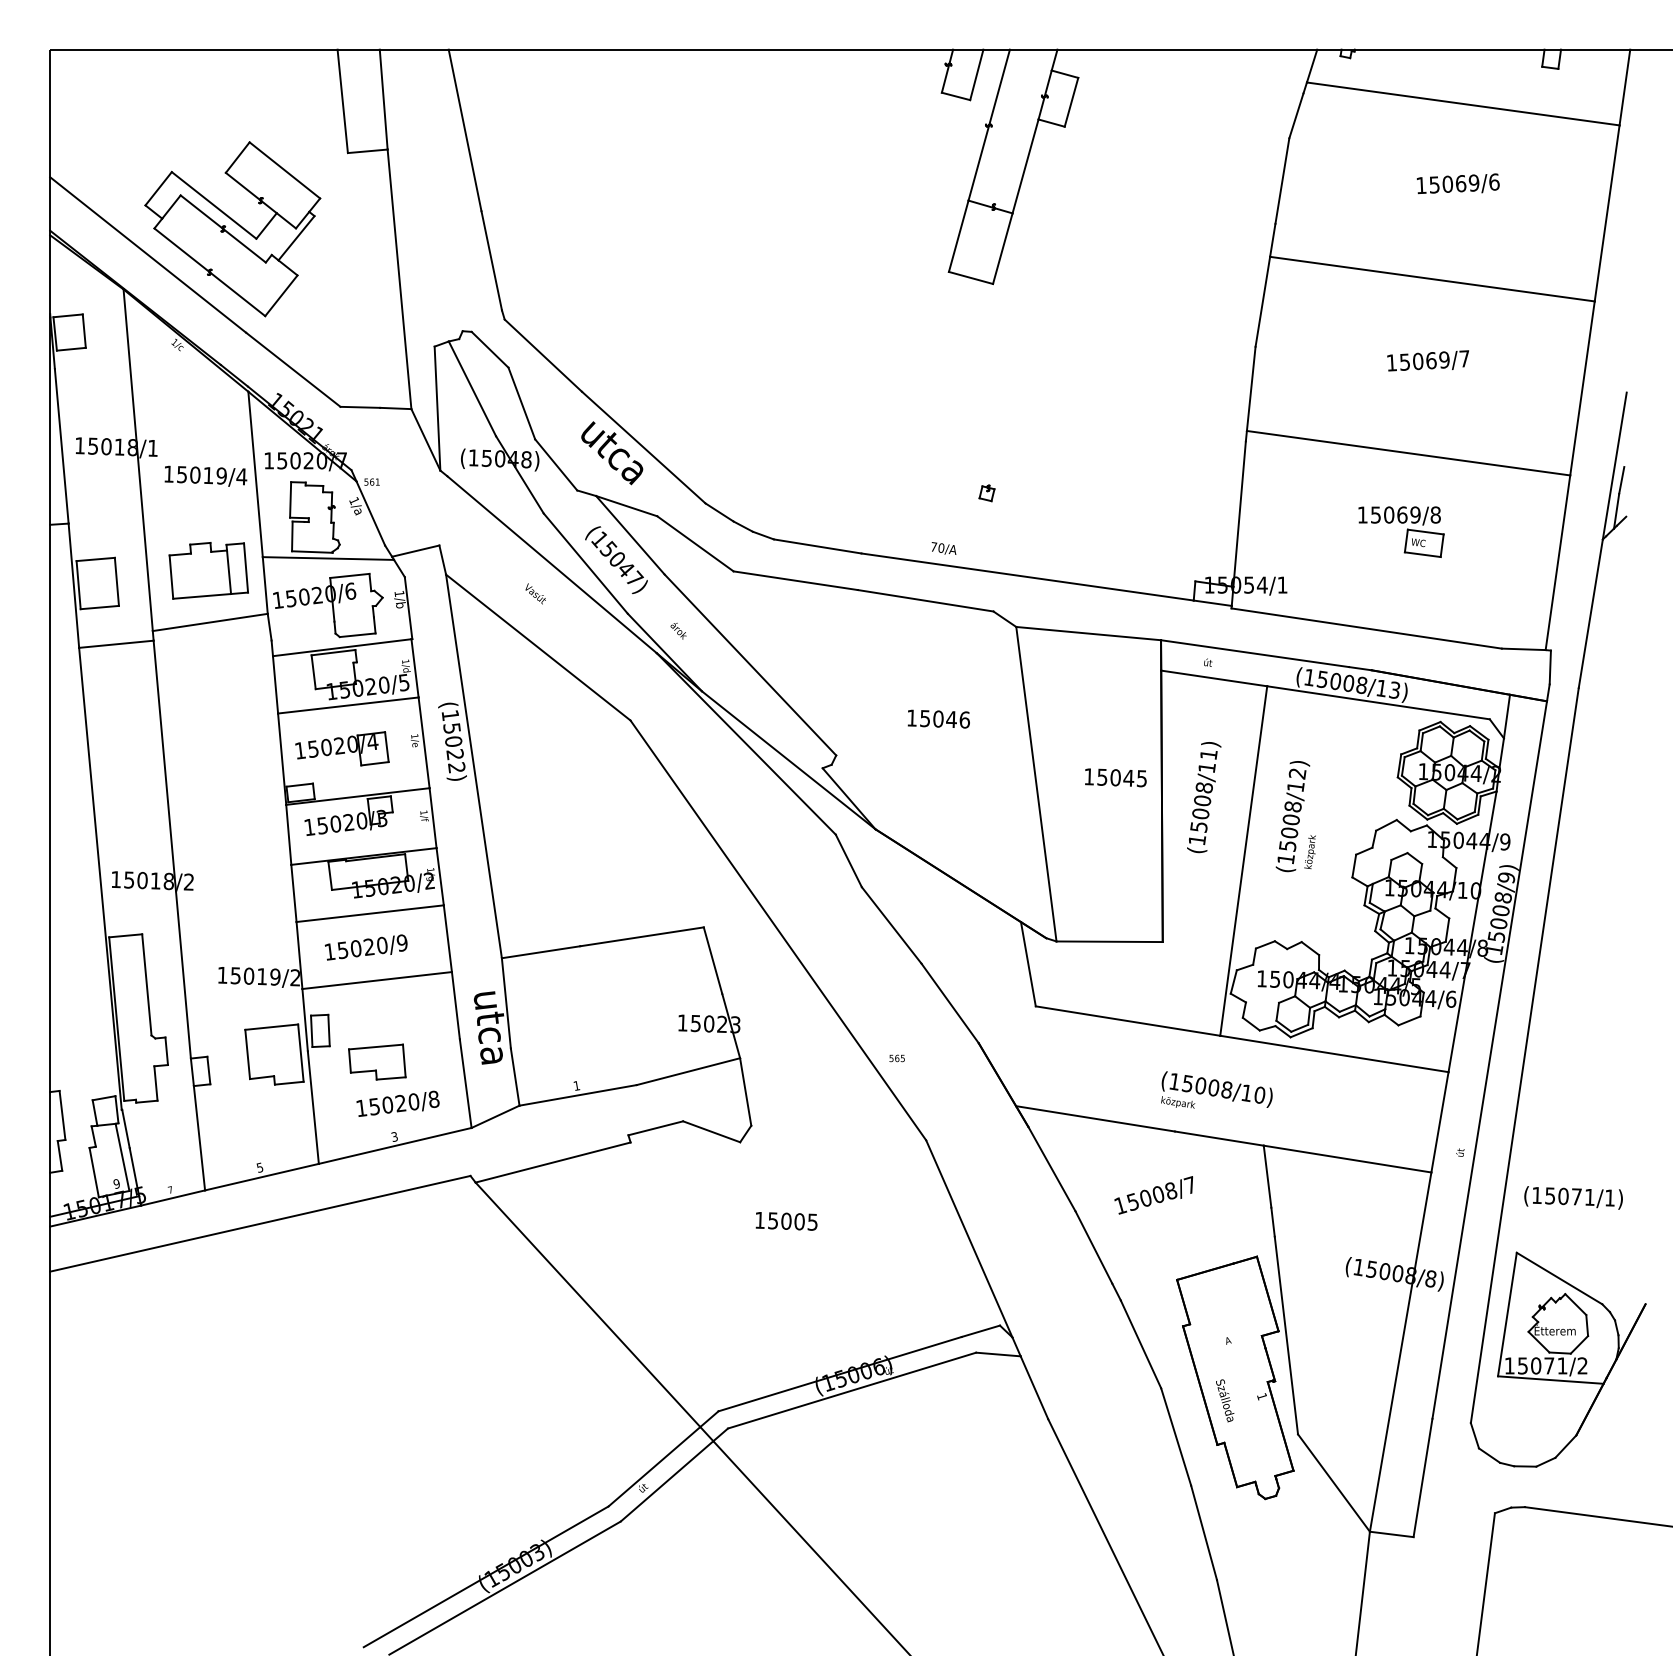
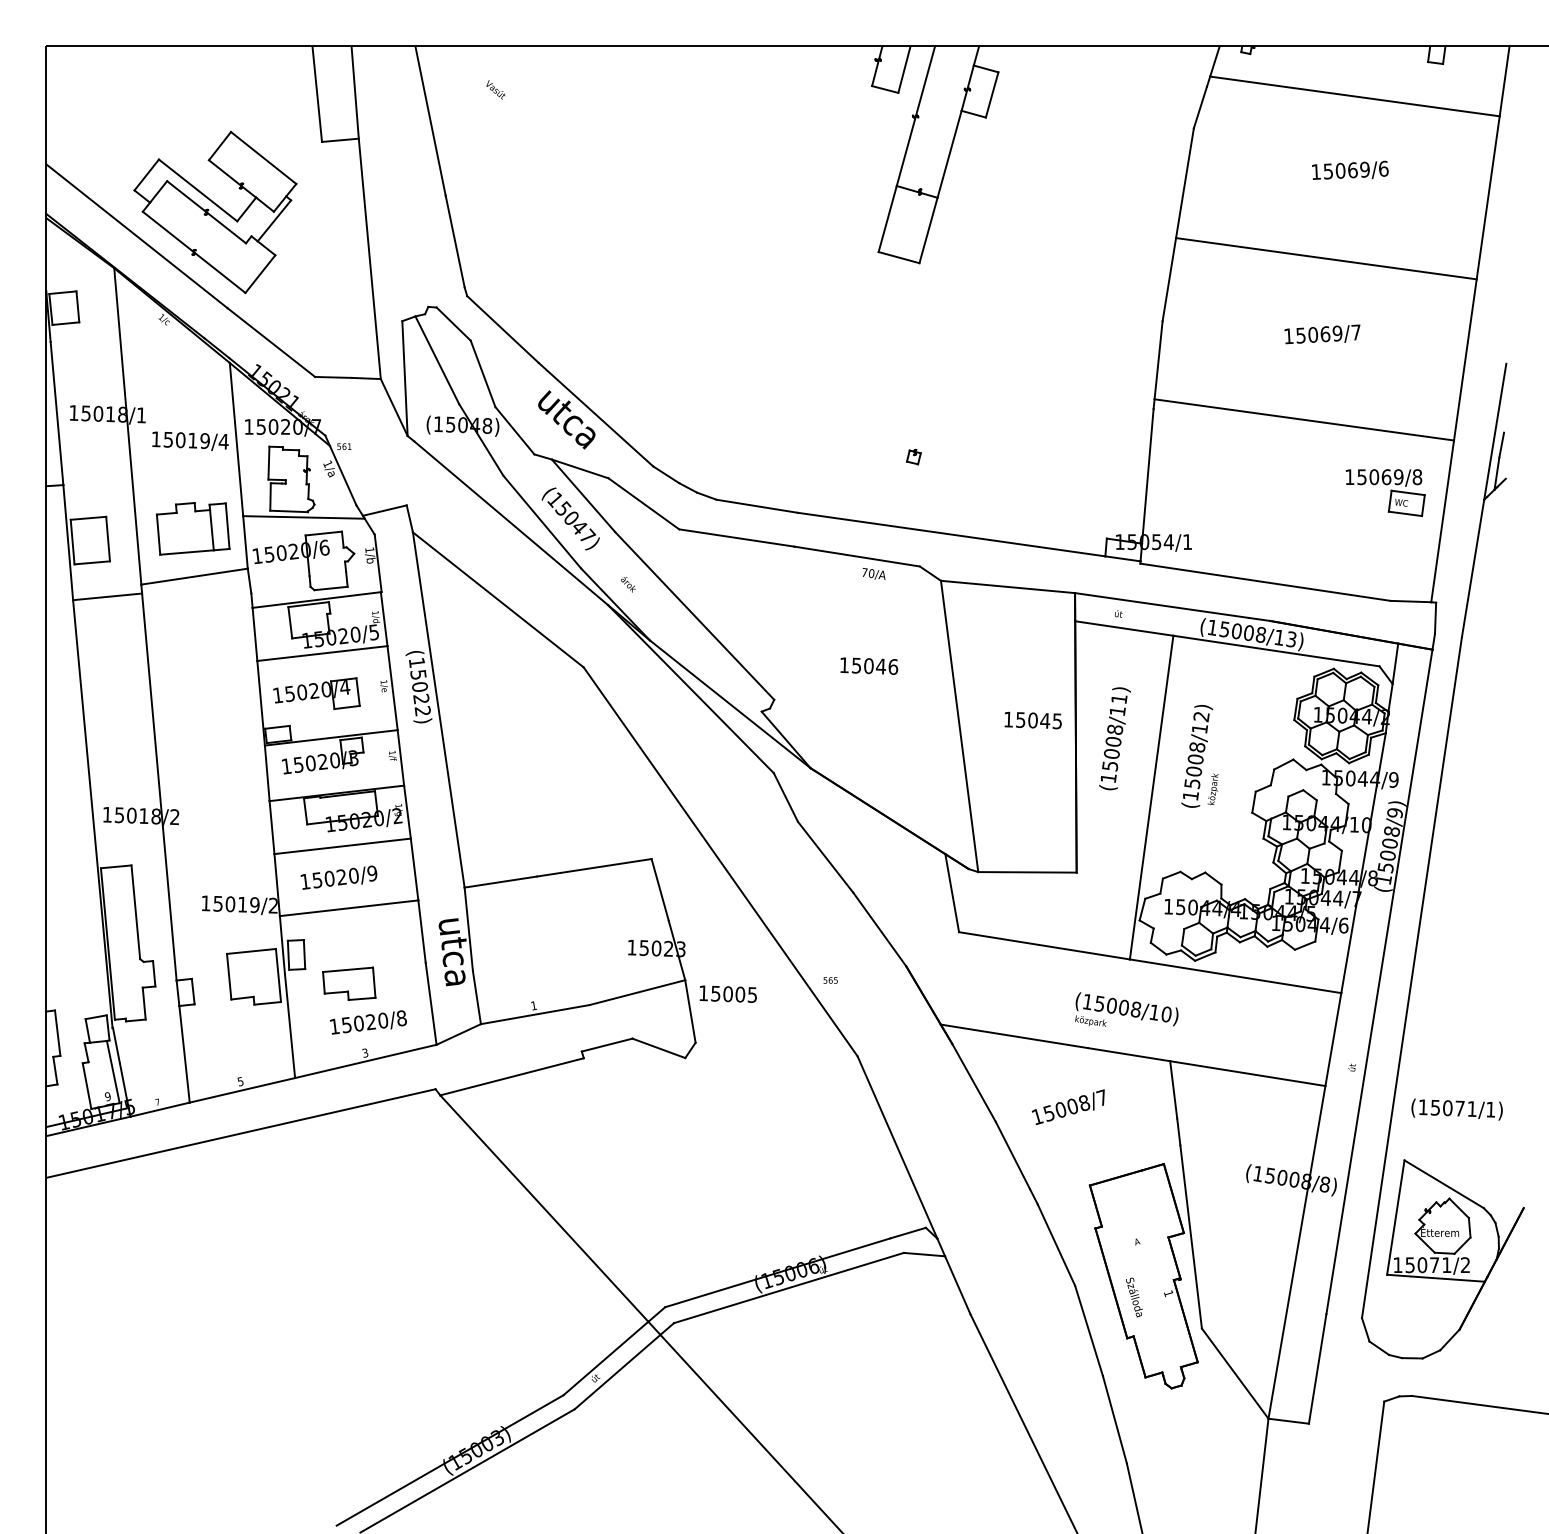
part: (1401, 531) -> (1385, 492), moved
text: (943, 548) -> (873, 573), moved
text: (535, 593) -> (495, 89), moved
text: (786, 1221) -> (728, 994), moved

